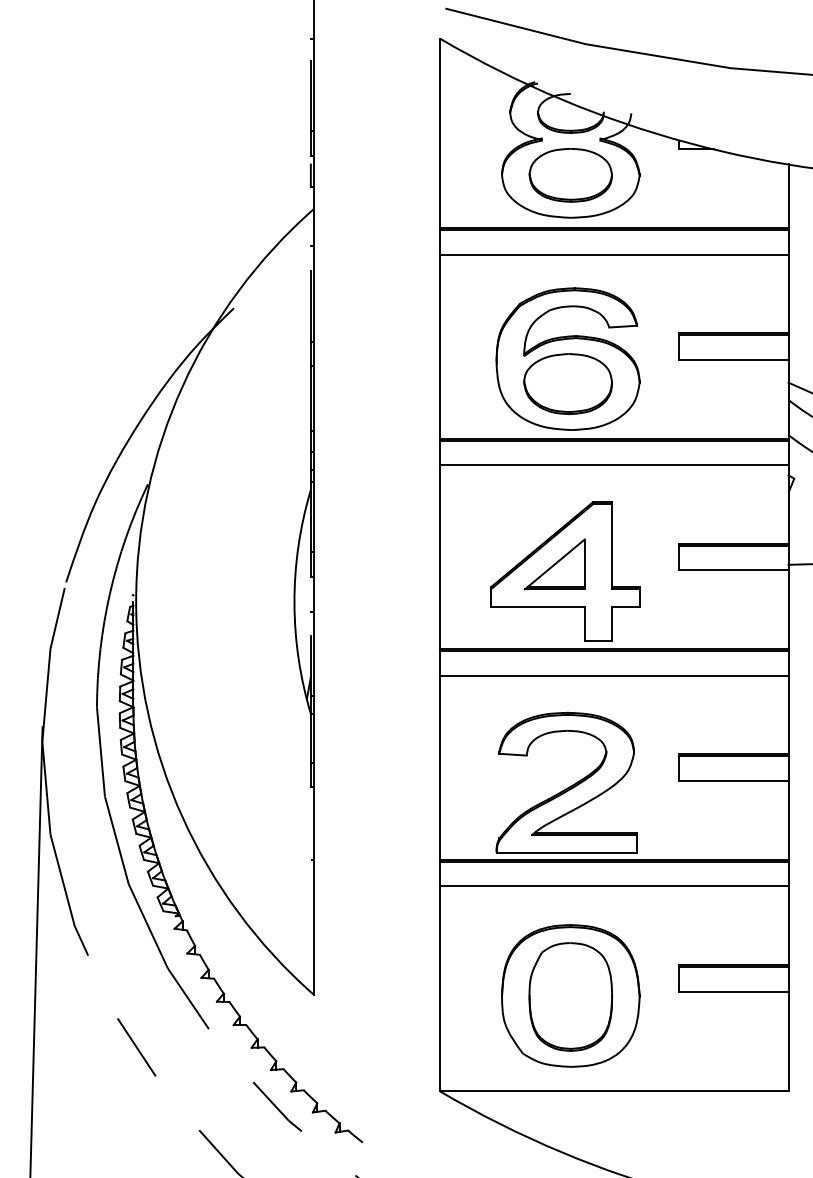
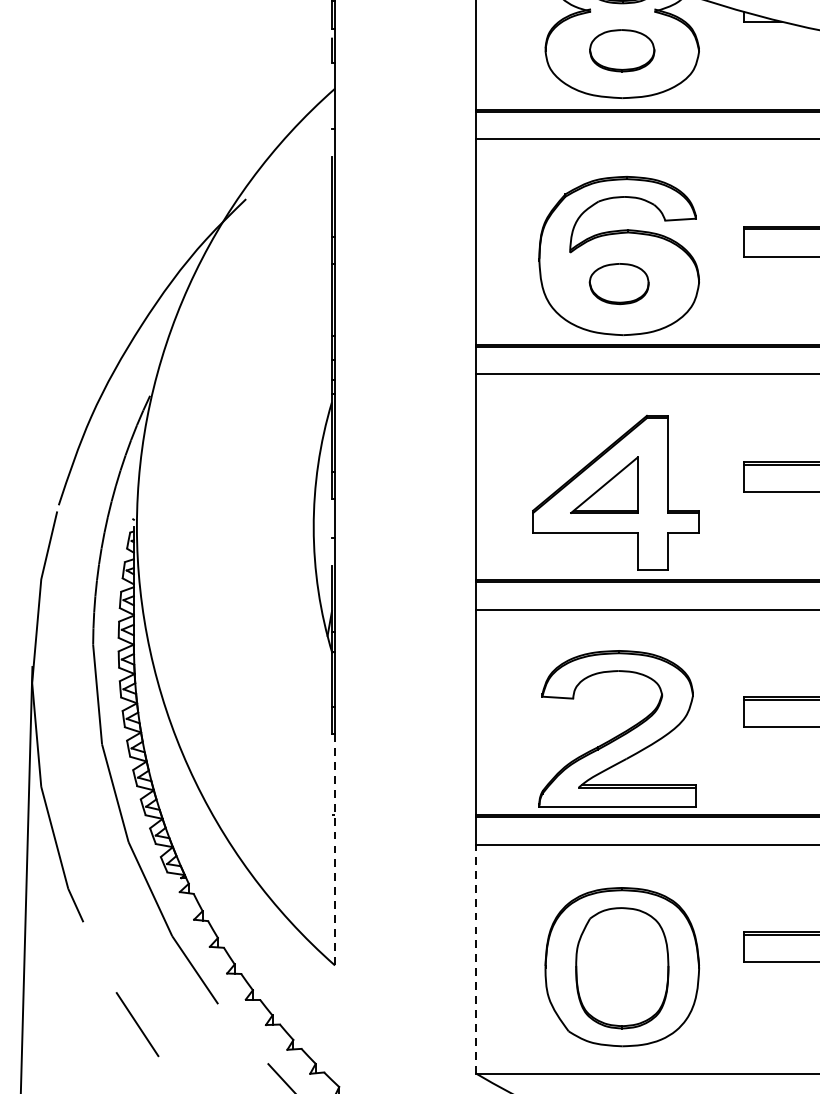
part: (570, 175) -> (621, 50), size x0.7
part: (567, 384) -> (618, 284), size x0.6
line: (313, 890) -> (334, 849), solid -> dashed
line: (439, 988) -> (475, 958), solid -> dashed

